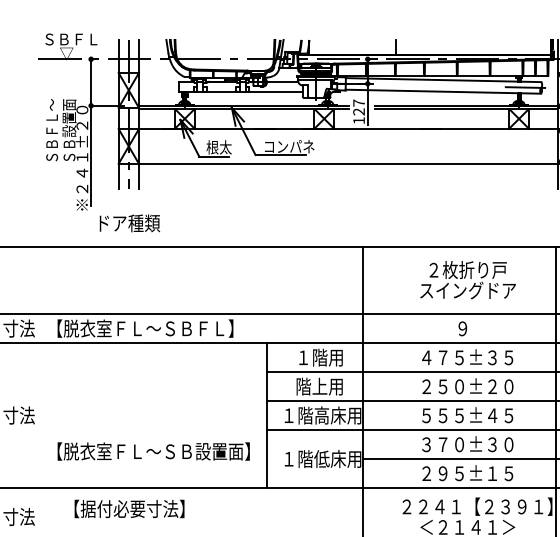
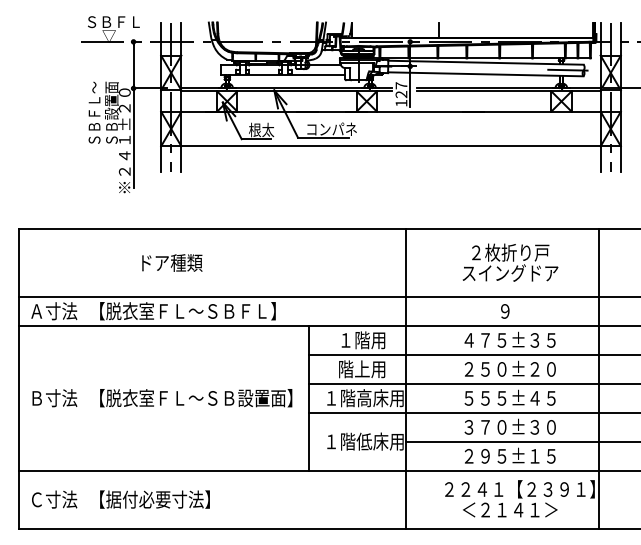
text: (130, 222) -> (172, 262), moved
text: (154, 451) -> (196, 398), moved
text: (129, 508) -> (154, 499), moved

